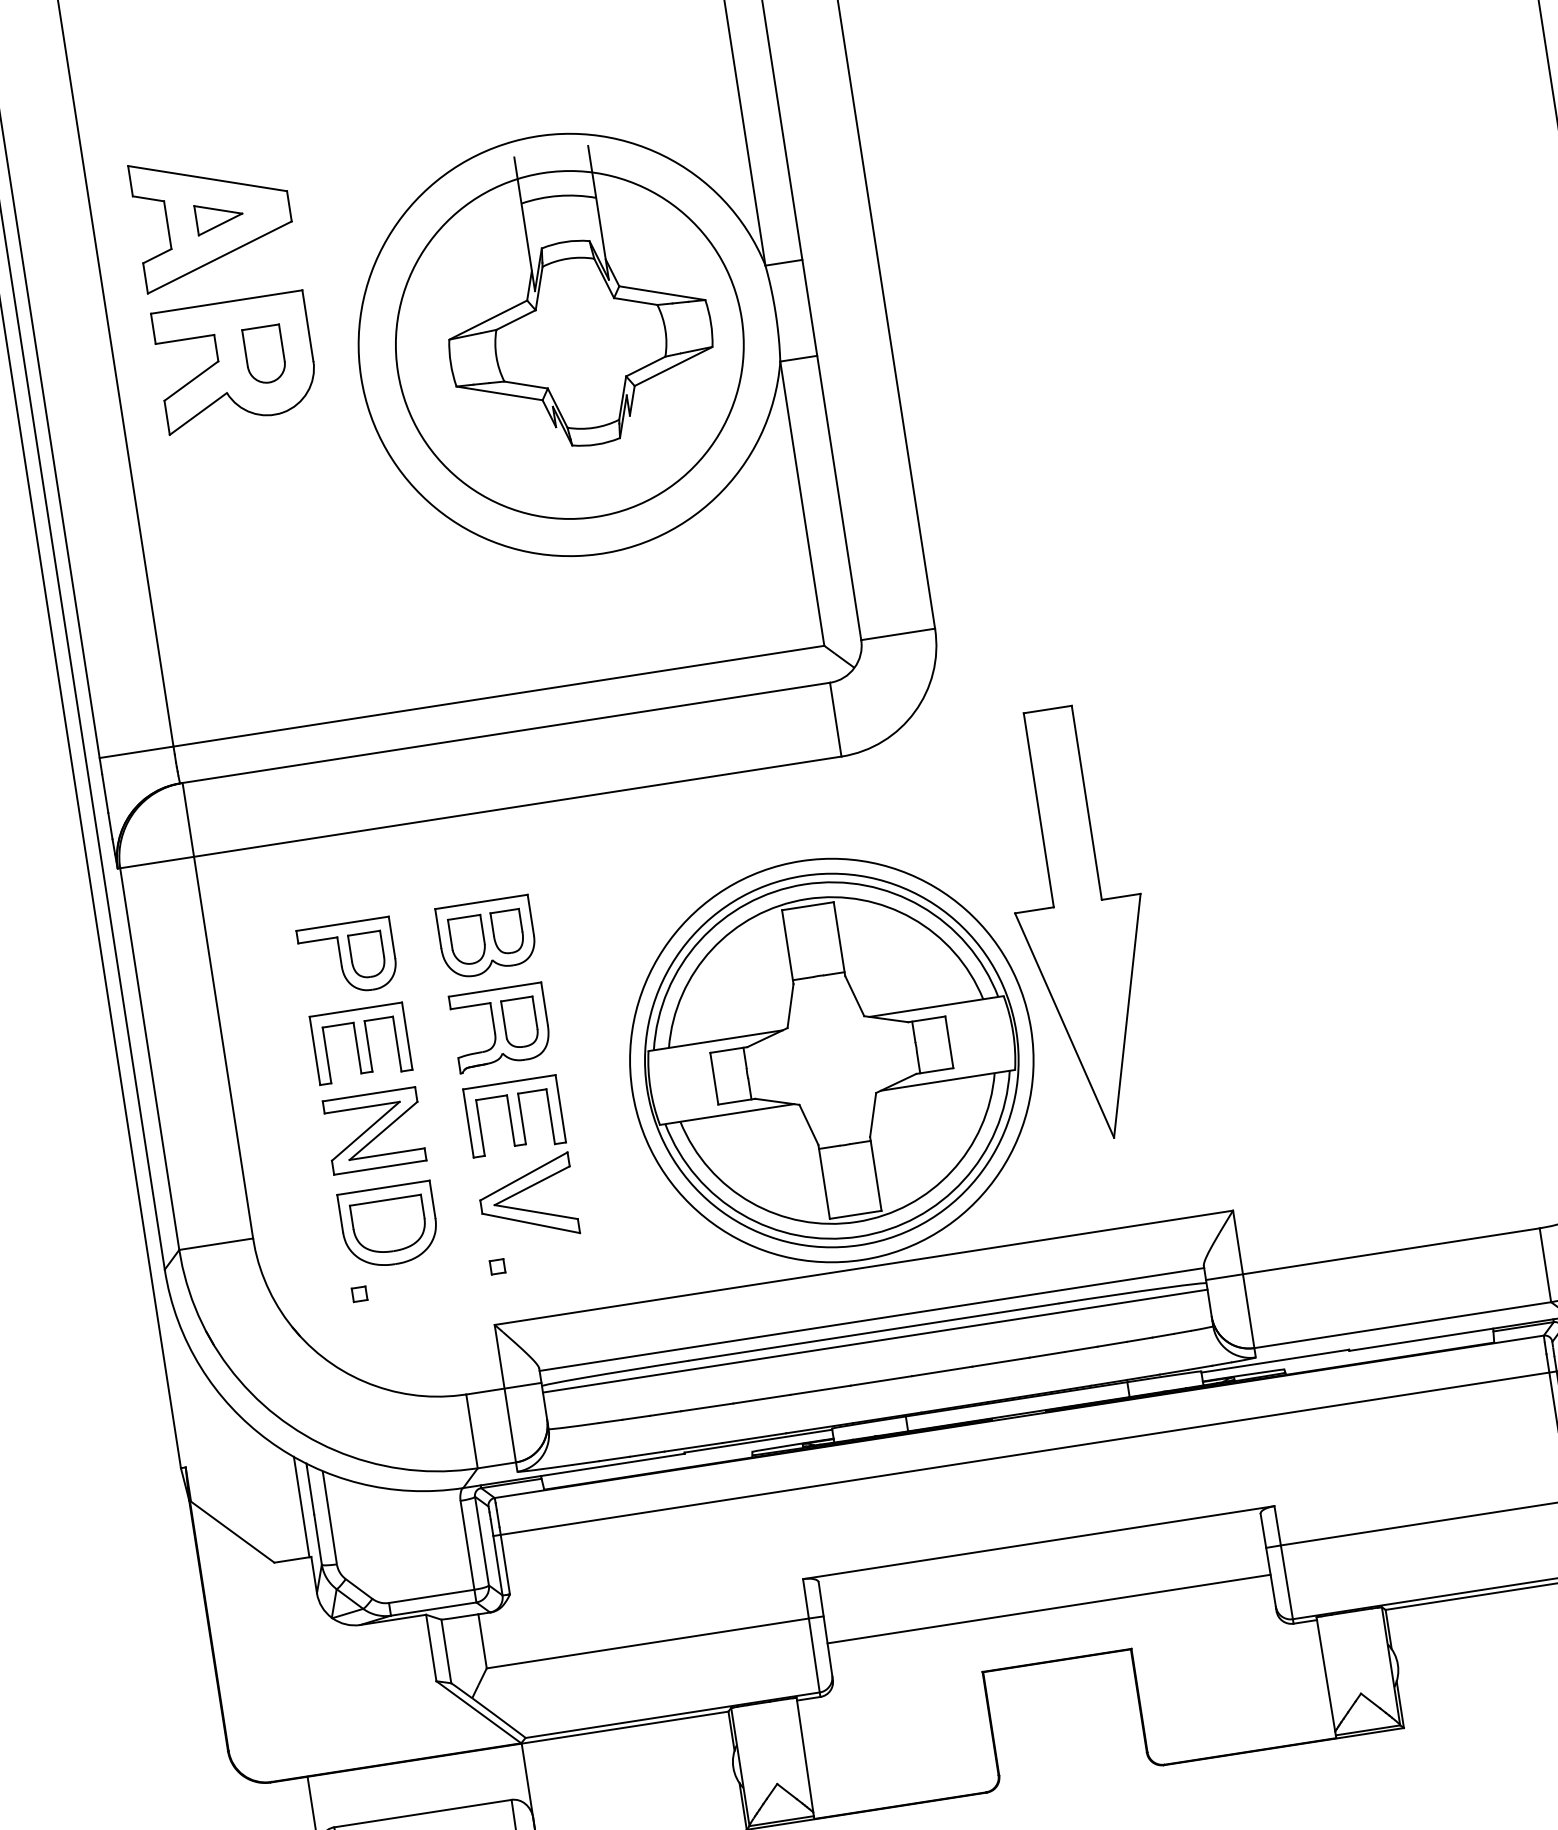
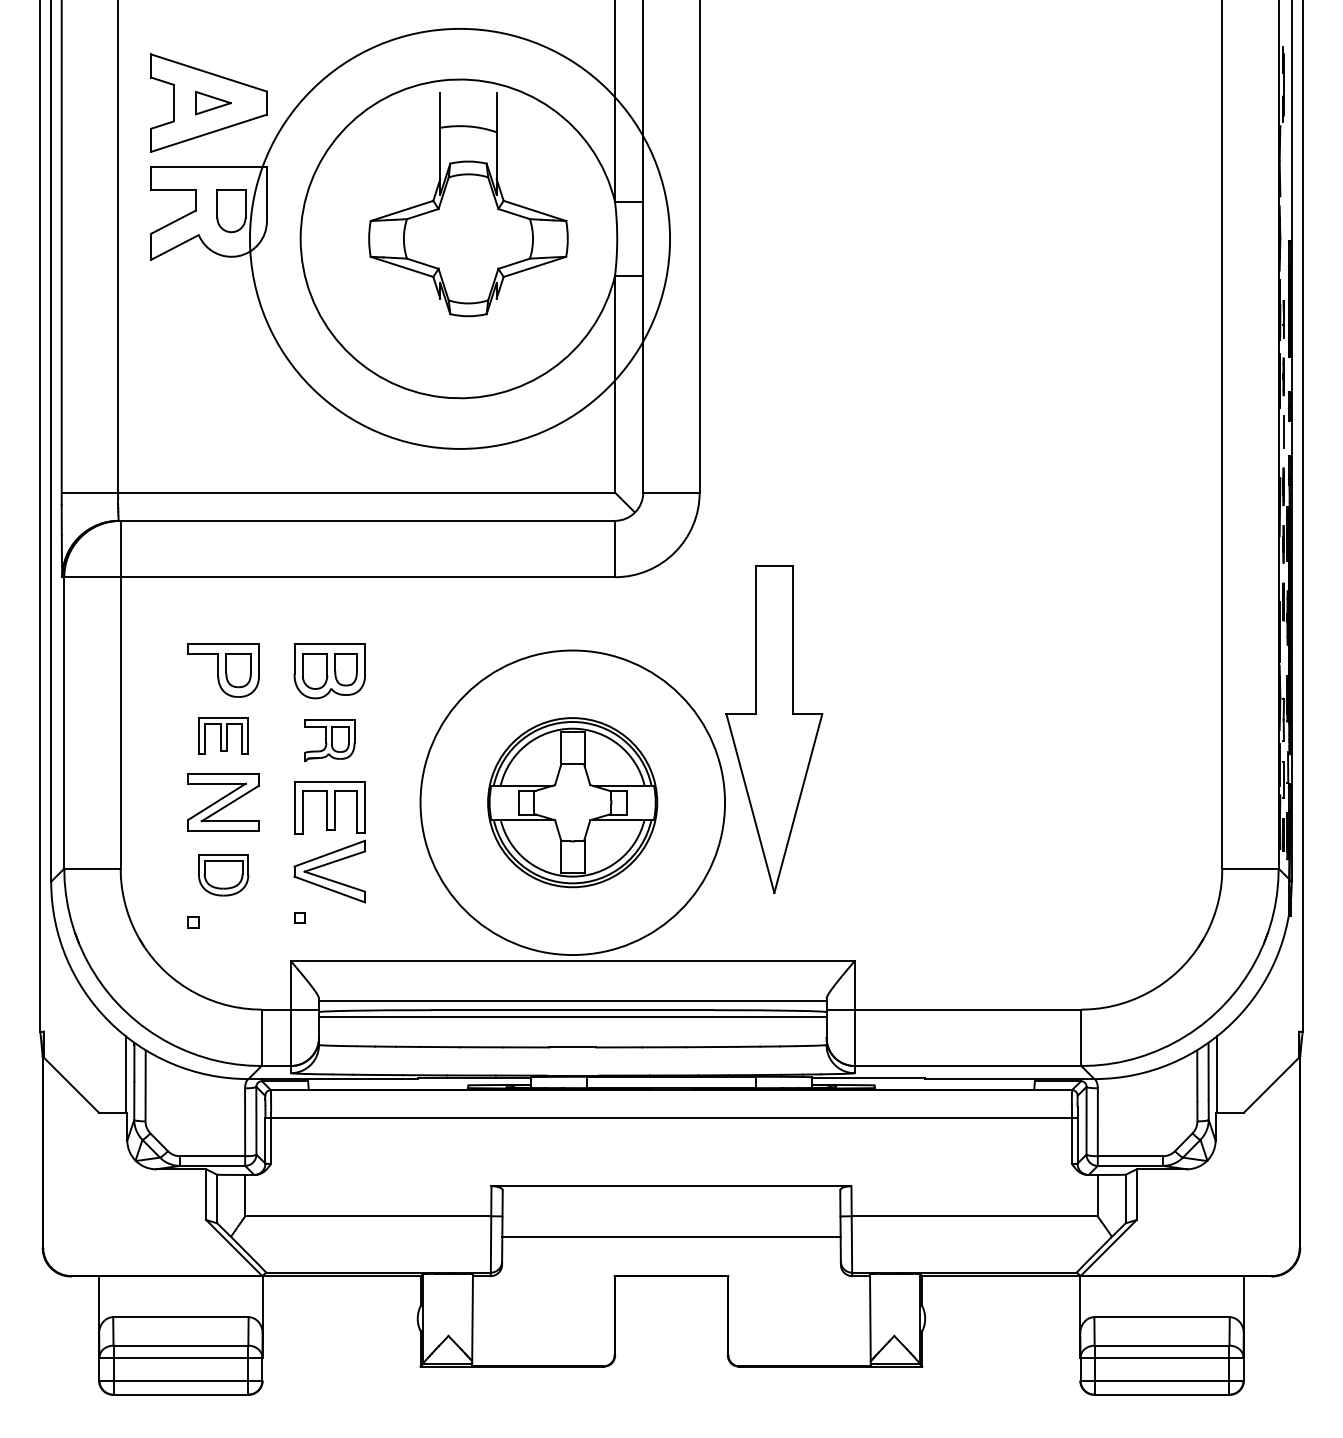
circle: (569, 344) -> (459, 238), size x1.6
part: (500, 1028) -> (329, 740), size x0.7
part: (360, 1043) -> (223, 735), size x0.7
part: (831, 1060) -> (572, 802), size x0.6
part: (389, 1226) -> (223, 875), size x0.7

